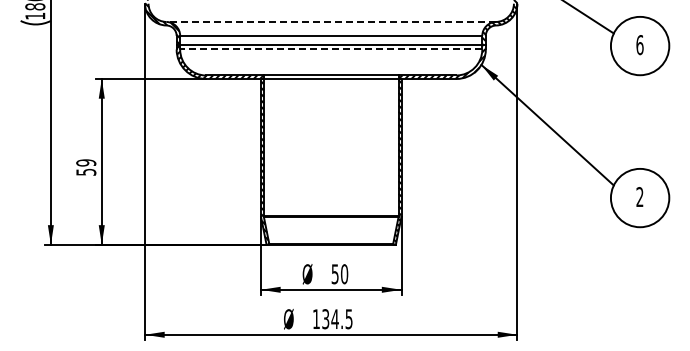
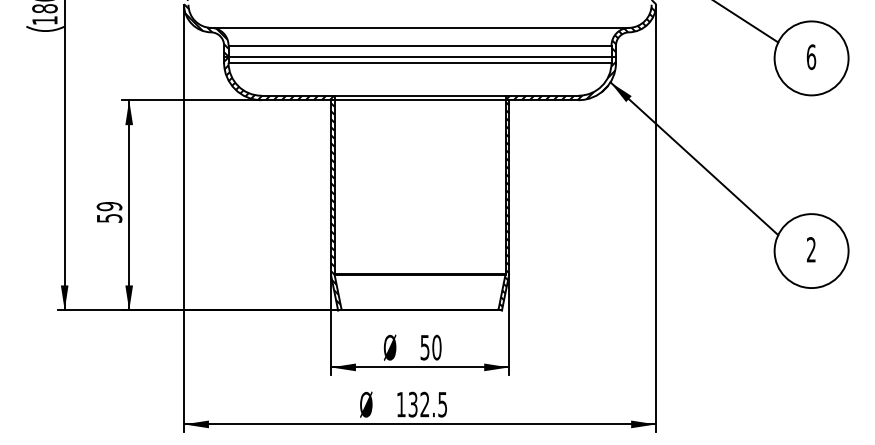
line: (331, 21) -> (420, 27), dashed -> solid
line: (330, 49) -> (419, 62), dashed -> solid
text: (334, 318) -> (424, 403), 134.5 -> 132.5

